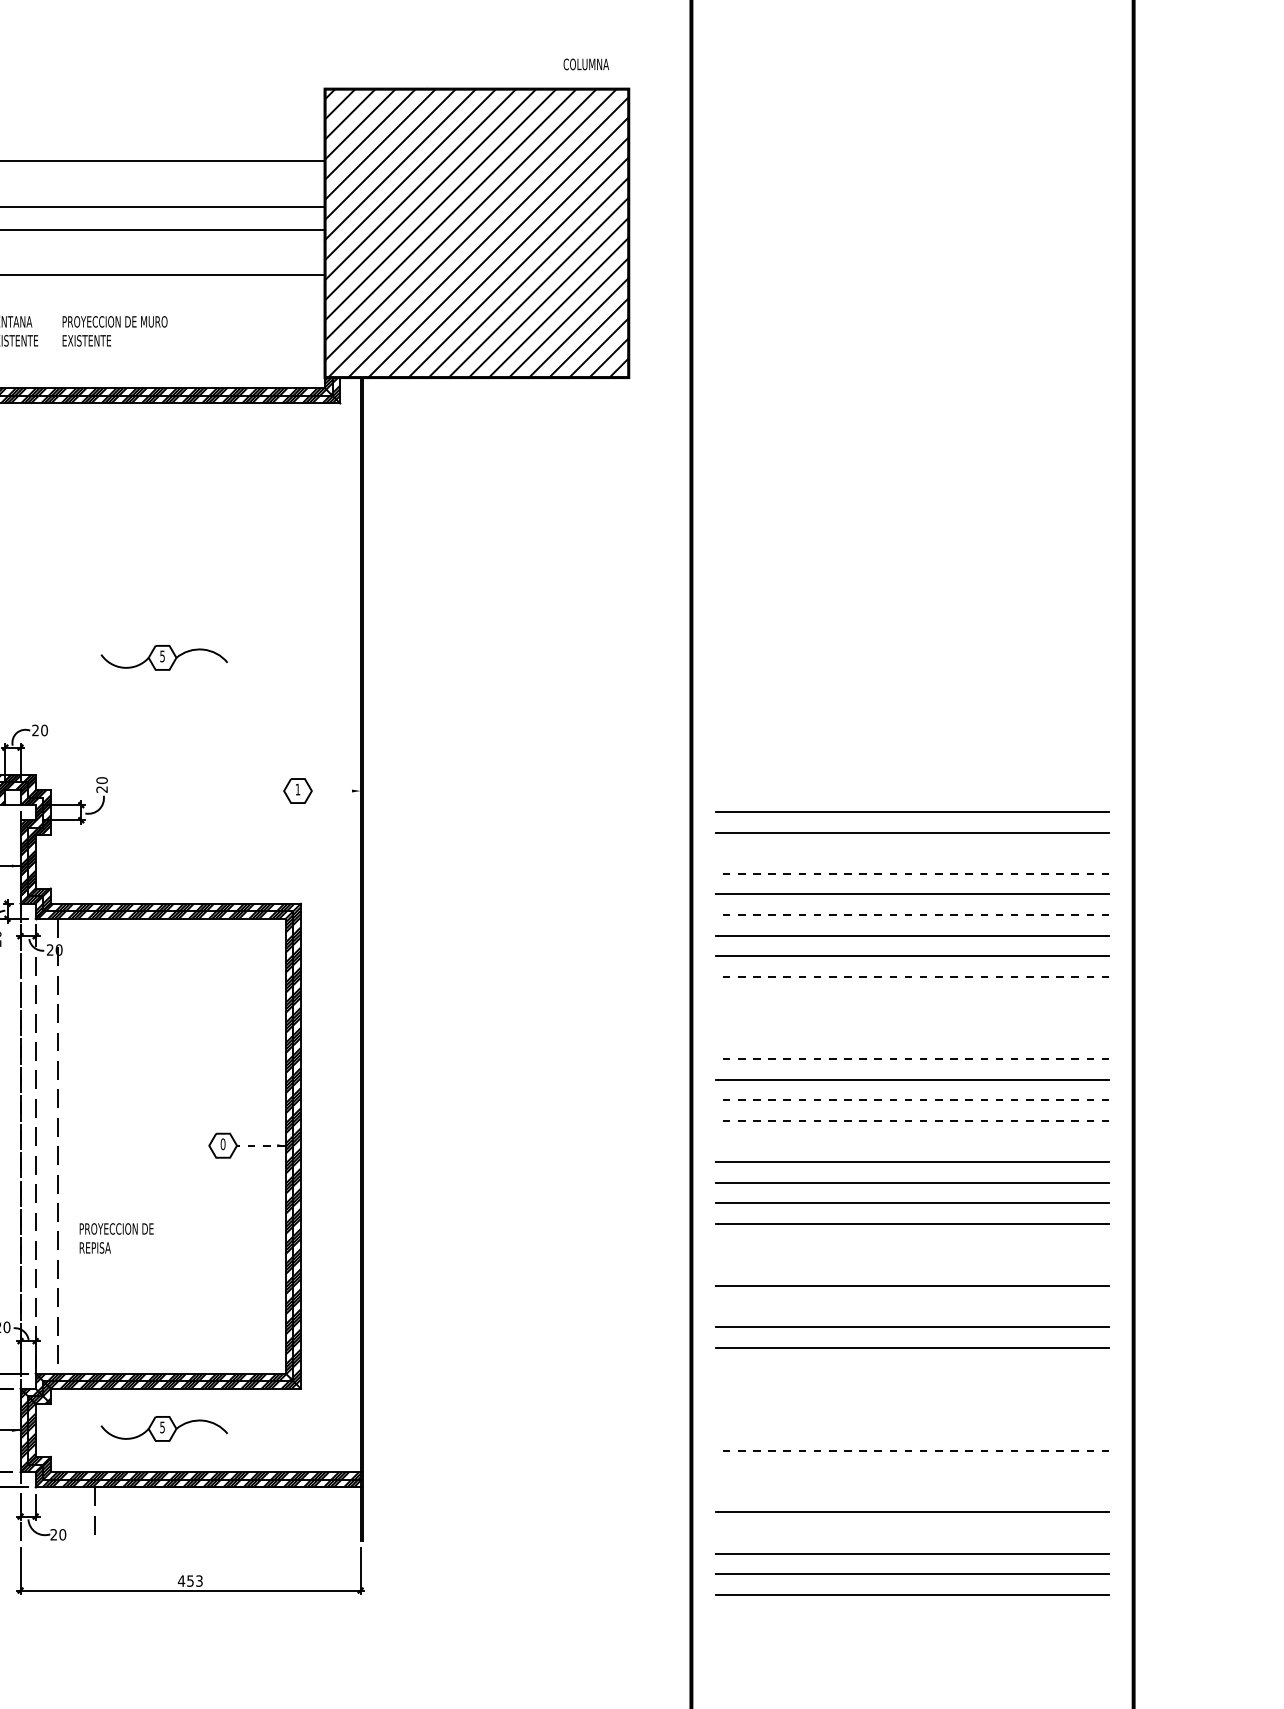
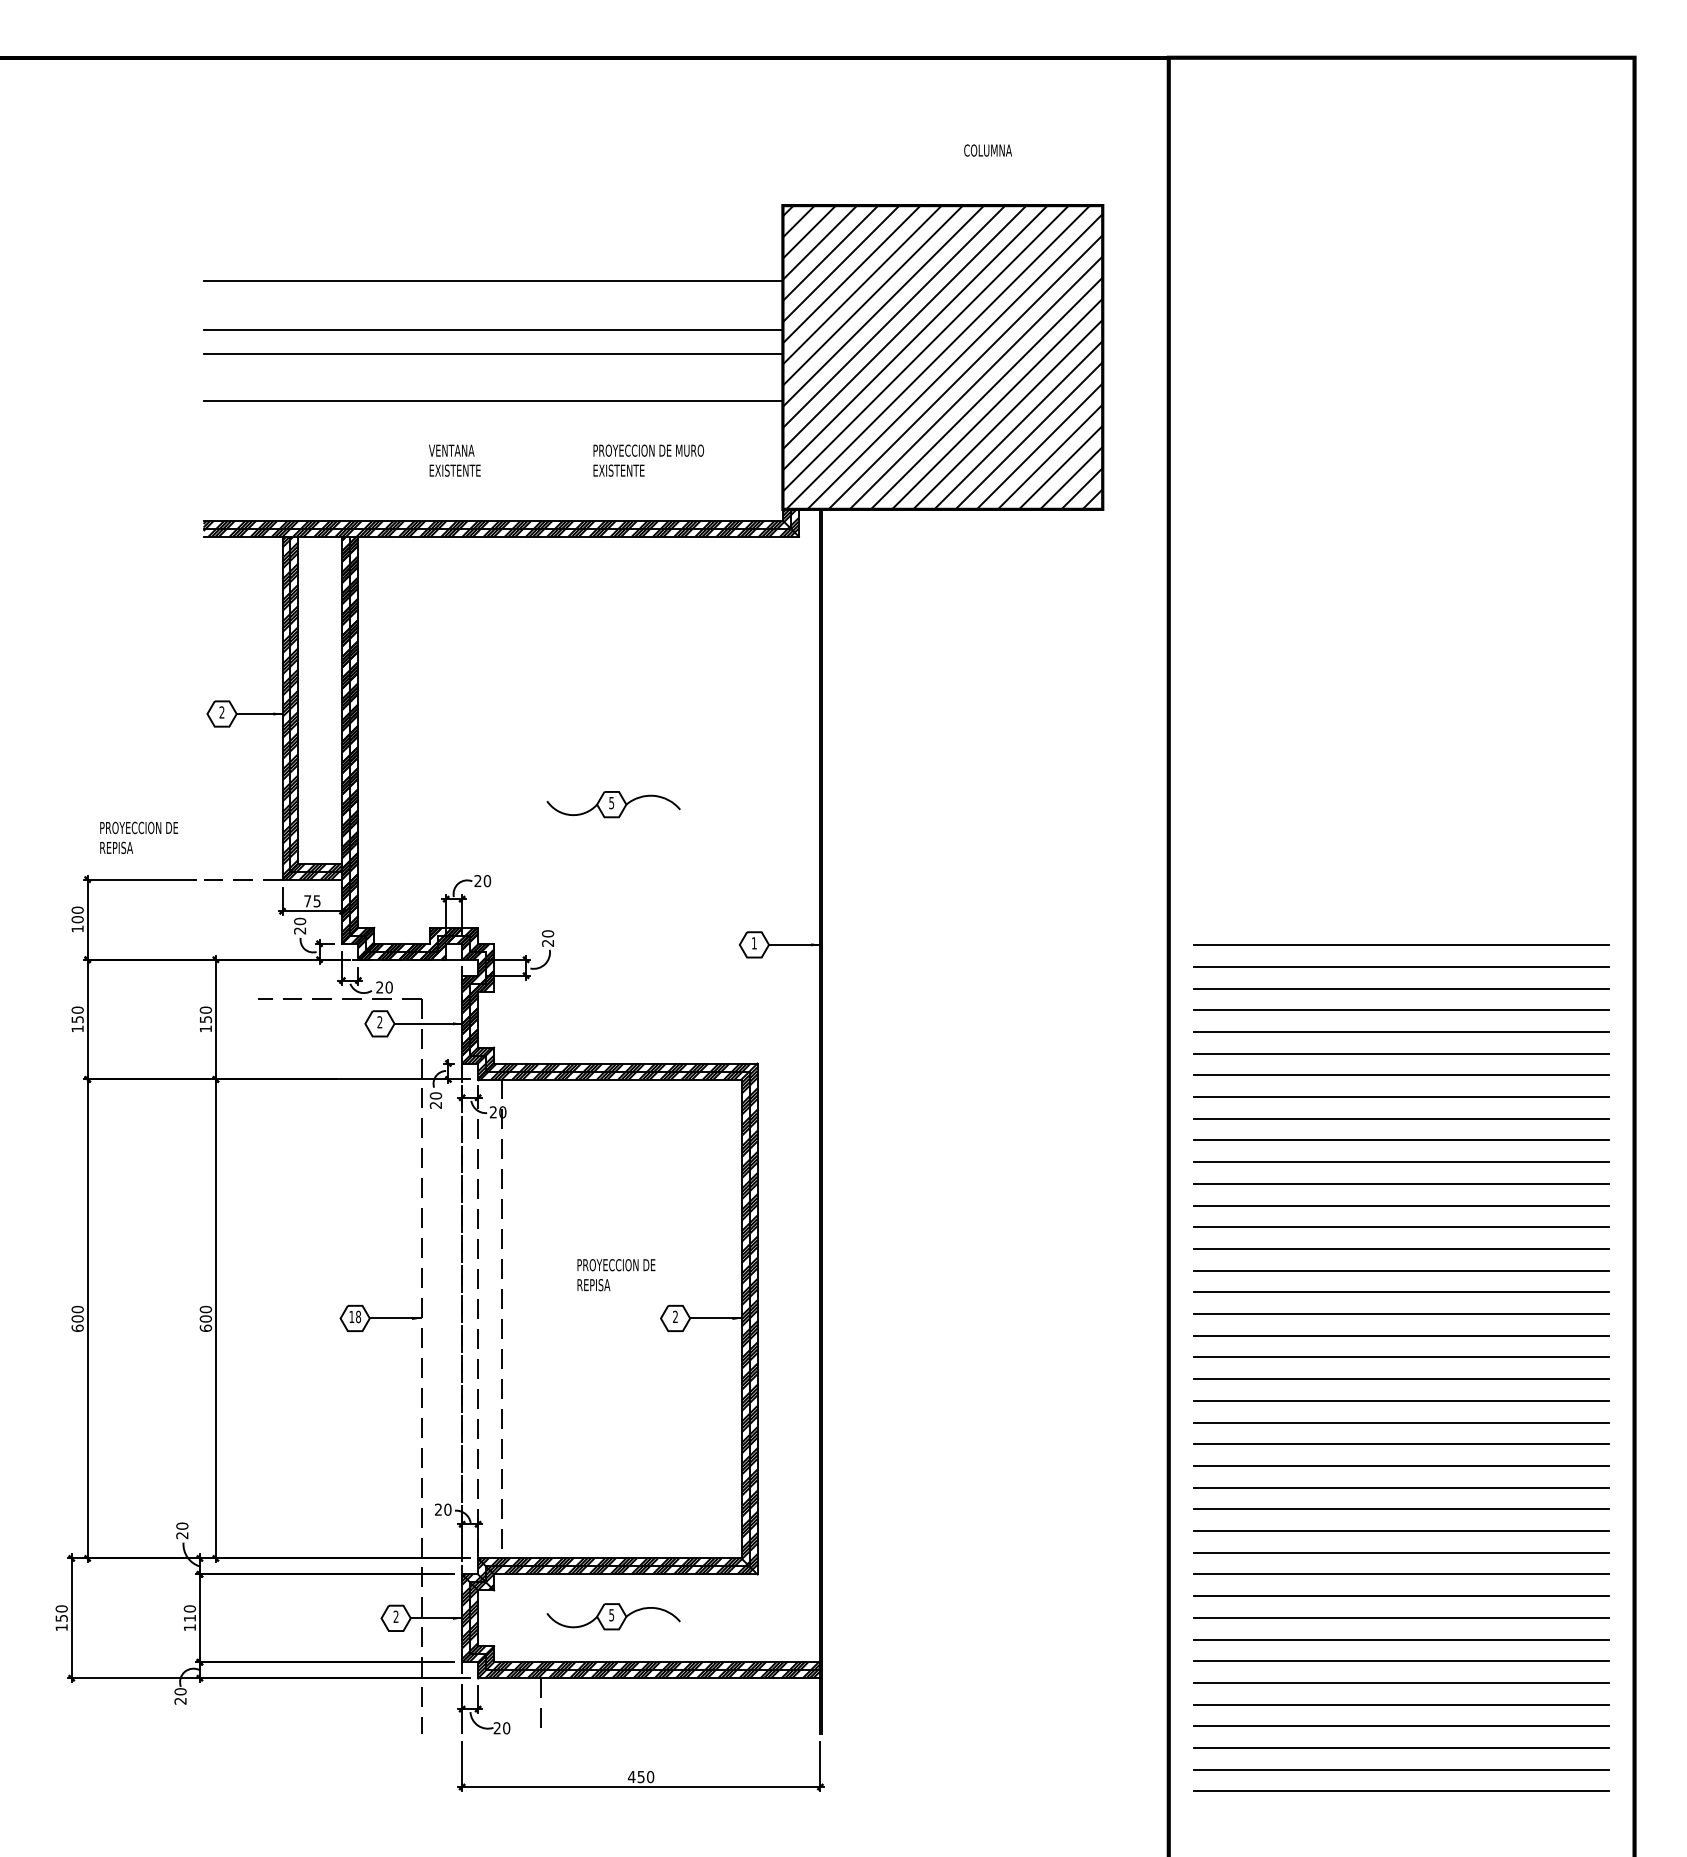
text: (585, 64) -> (987, 150), moved
text: (114, 331) -> (648, 460), moved
line: (336, 790) -> (794, 944), added
line: (912, 791) -> (1401, 945), added
line: (912, 853) -> (1401, 1010), added
line: (912, 873) -> (1401, 1031), dashed -> solid
line: (912, 915) -> (1401, 1075), dashed -> solid
line: (912, 976) -> (1401, 1140), dashed -> solid
line: (912, 997) -> (1401, 1162), added
line: (912, 1017) -> (1401, 1183), added
line: (912, 1038) -> (1401, 1205), added
line: (912, 1059) -> (1401, 1227), dashed -> solid
line: (912, 1100) -> (1401, 1270), dashed -> solid
line: (912, 1121) -> (1401, 1292), dashed -> solid
line: (912, 1141) -> (1401, 1313), added
text: (223, 1143) -> (675, 1316), 0 -> 2
line: (261, 1145) -> (715, 1318), dashed -> solid
text: (116, 1238) -> (616, 1275), moved
line: (912, 1244) -> (1401, 1422), added
line: (912, 1265) -> (1401, 1444), added
line: (912, 1306) -> (1401, 1487), added
line: (912, 1367) -> (1401, 1552), added
line: (912, 1388) -> (1401, 1574), added
line: (912, 1409) -> (1401, 1596), added
line: (912, 1429) -> (1401, 1617), added
line: (912, 1450) -> (1401, 1639), dashed -> solid
line: (912, 1471) -> (1401, 1661), added
line: (912, 1491) -> (1401, 1682), added
line: (912, 1533) -> (1401, 1726), added
text: (199, 1581) -> (650, 1777), 453 -> 450

